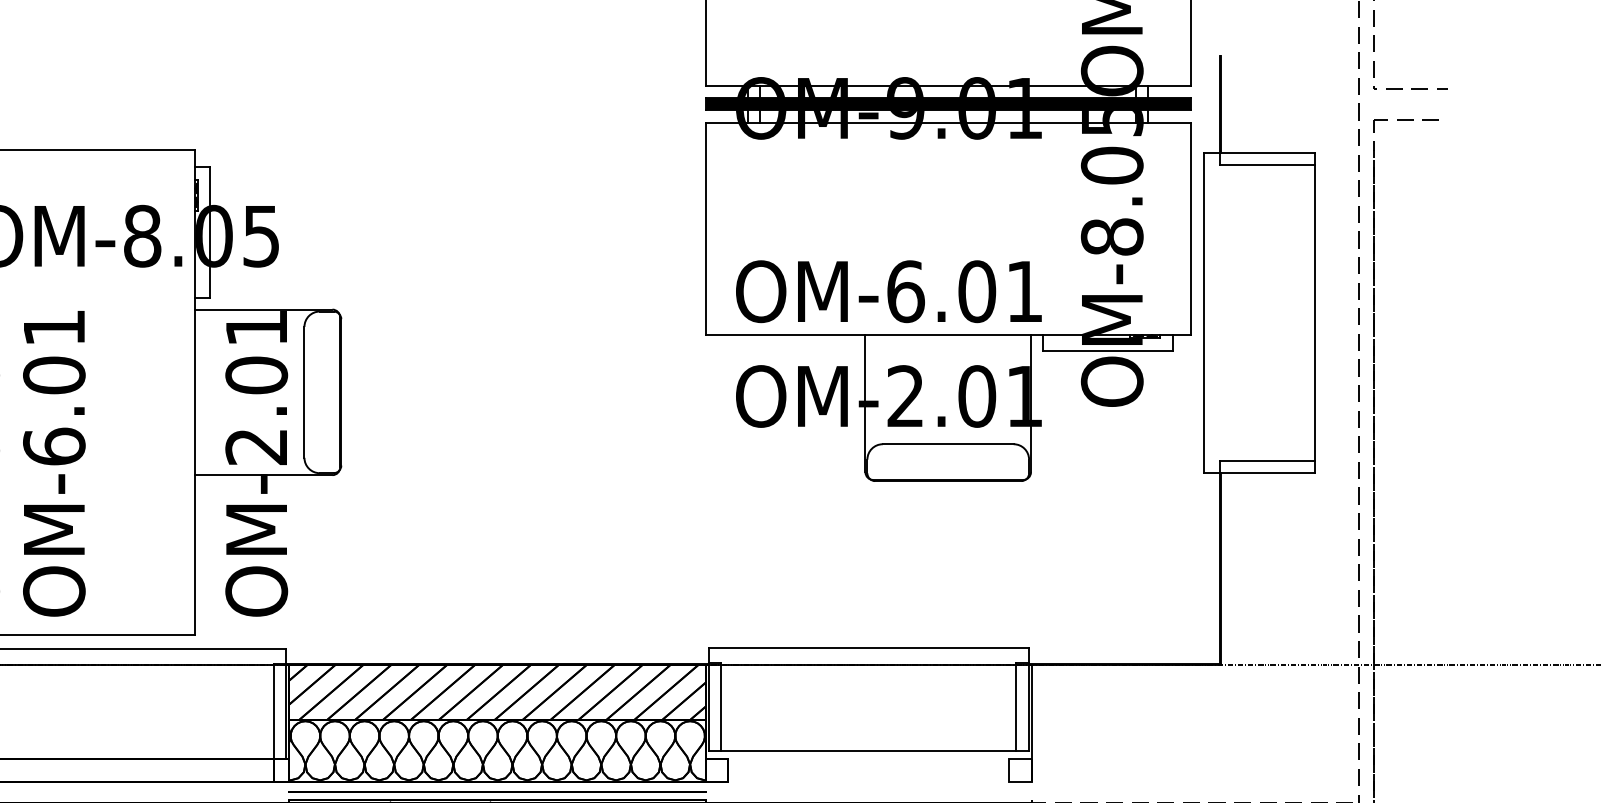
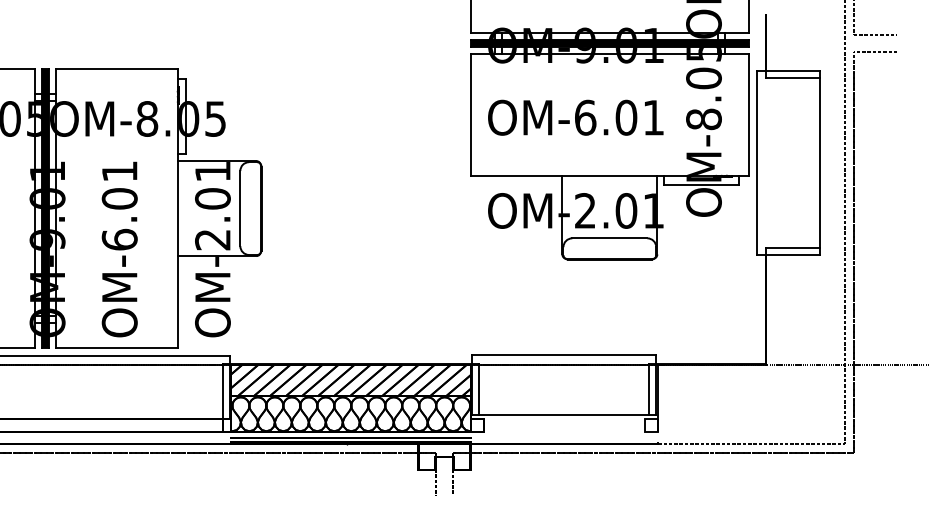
text: (888, 291) -> (575, 117), moved
text: (53, 463) -> (119, 249), moved

